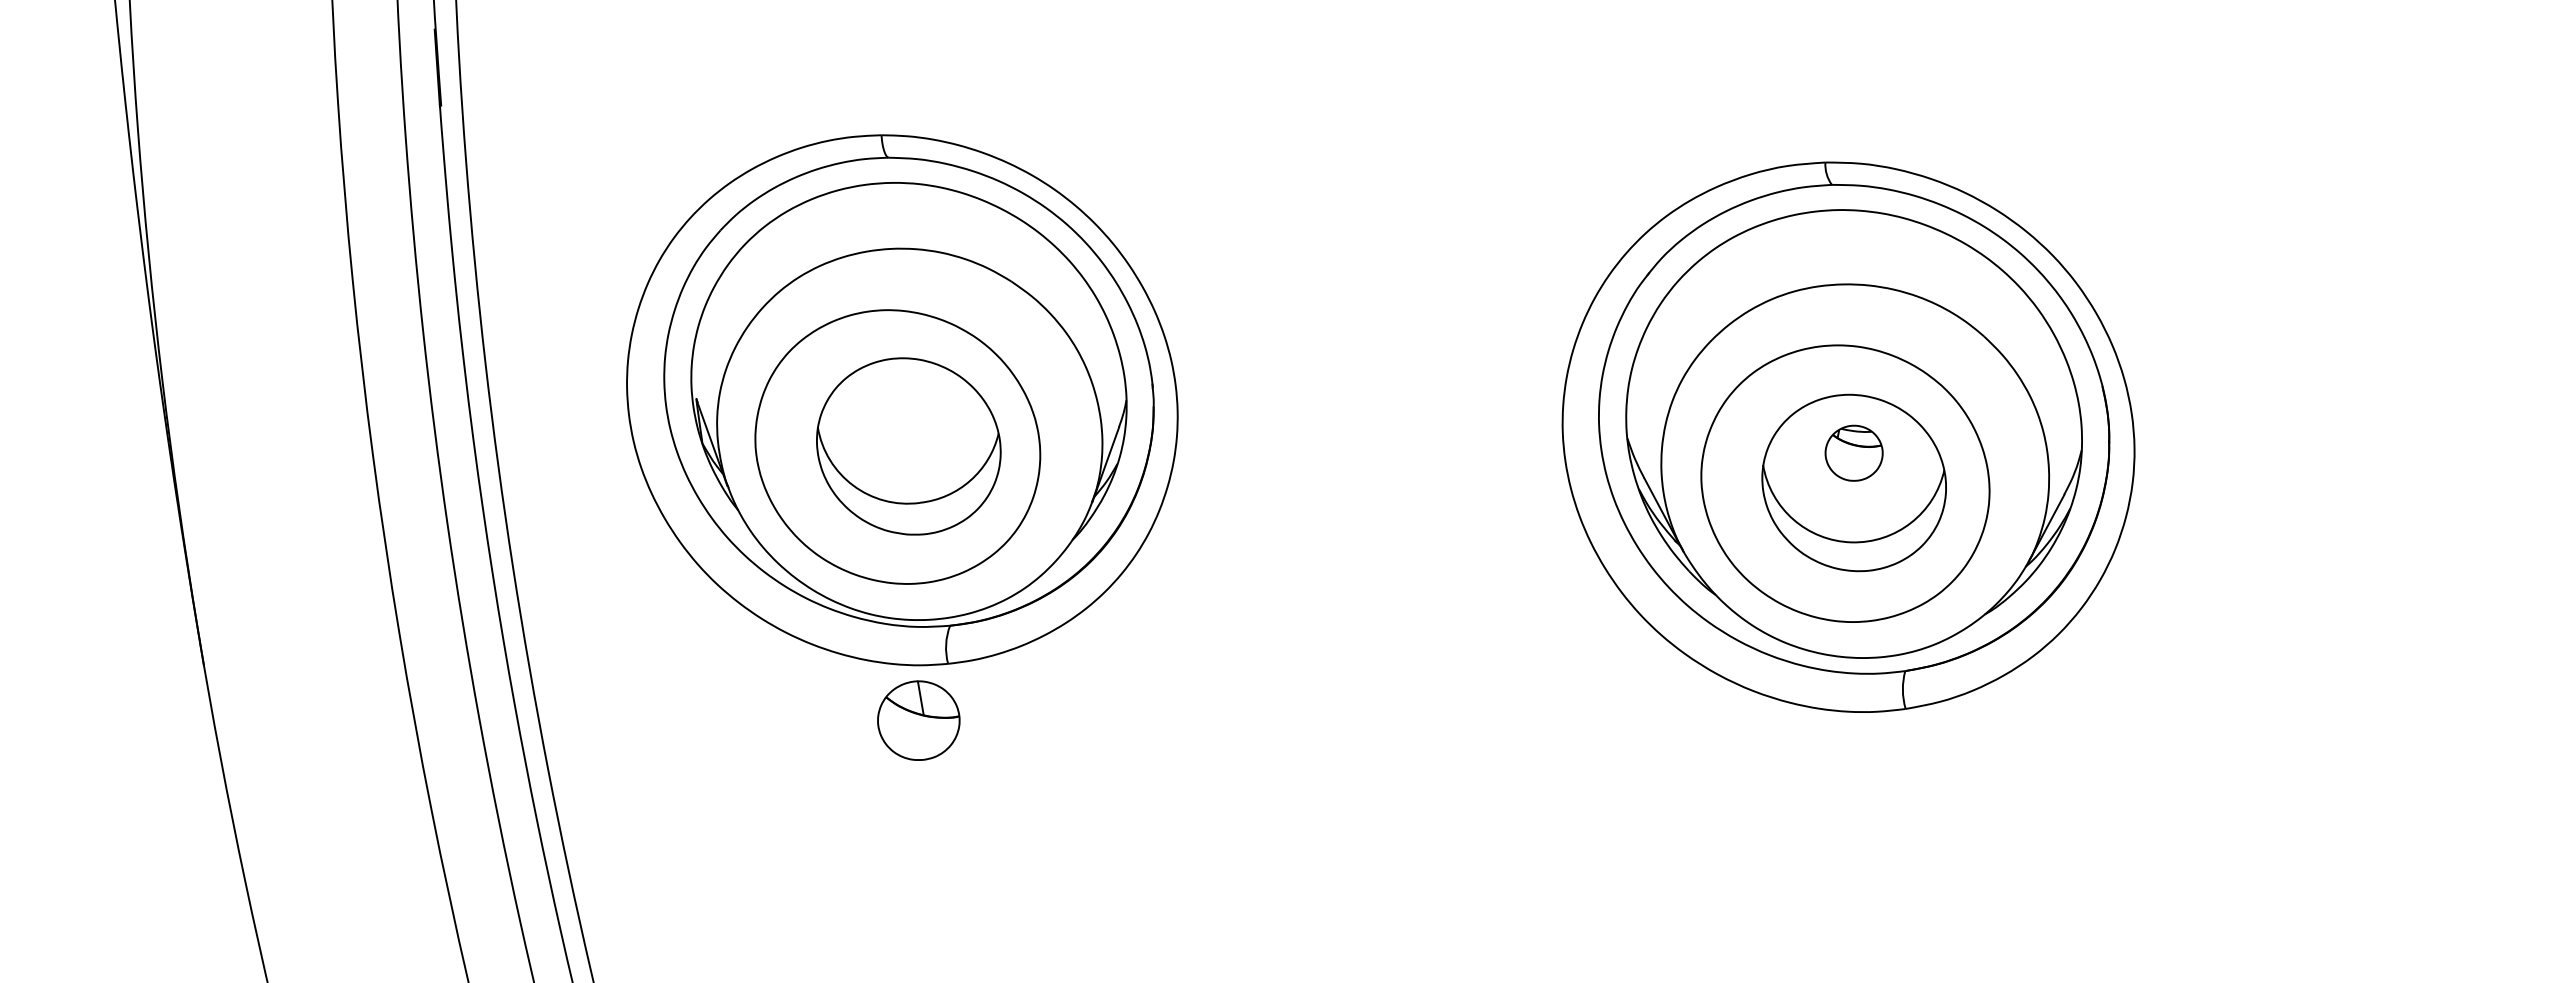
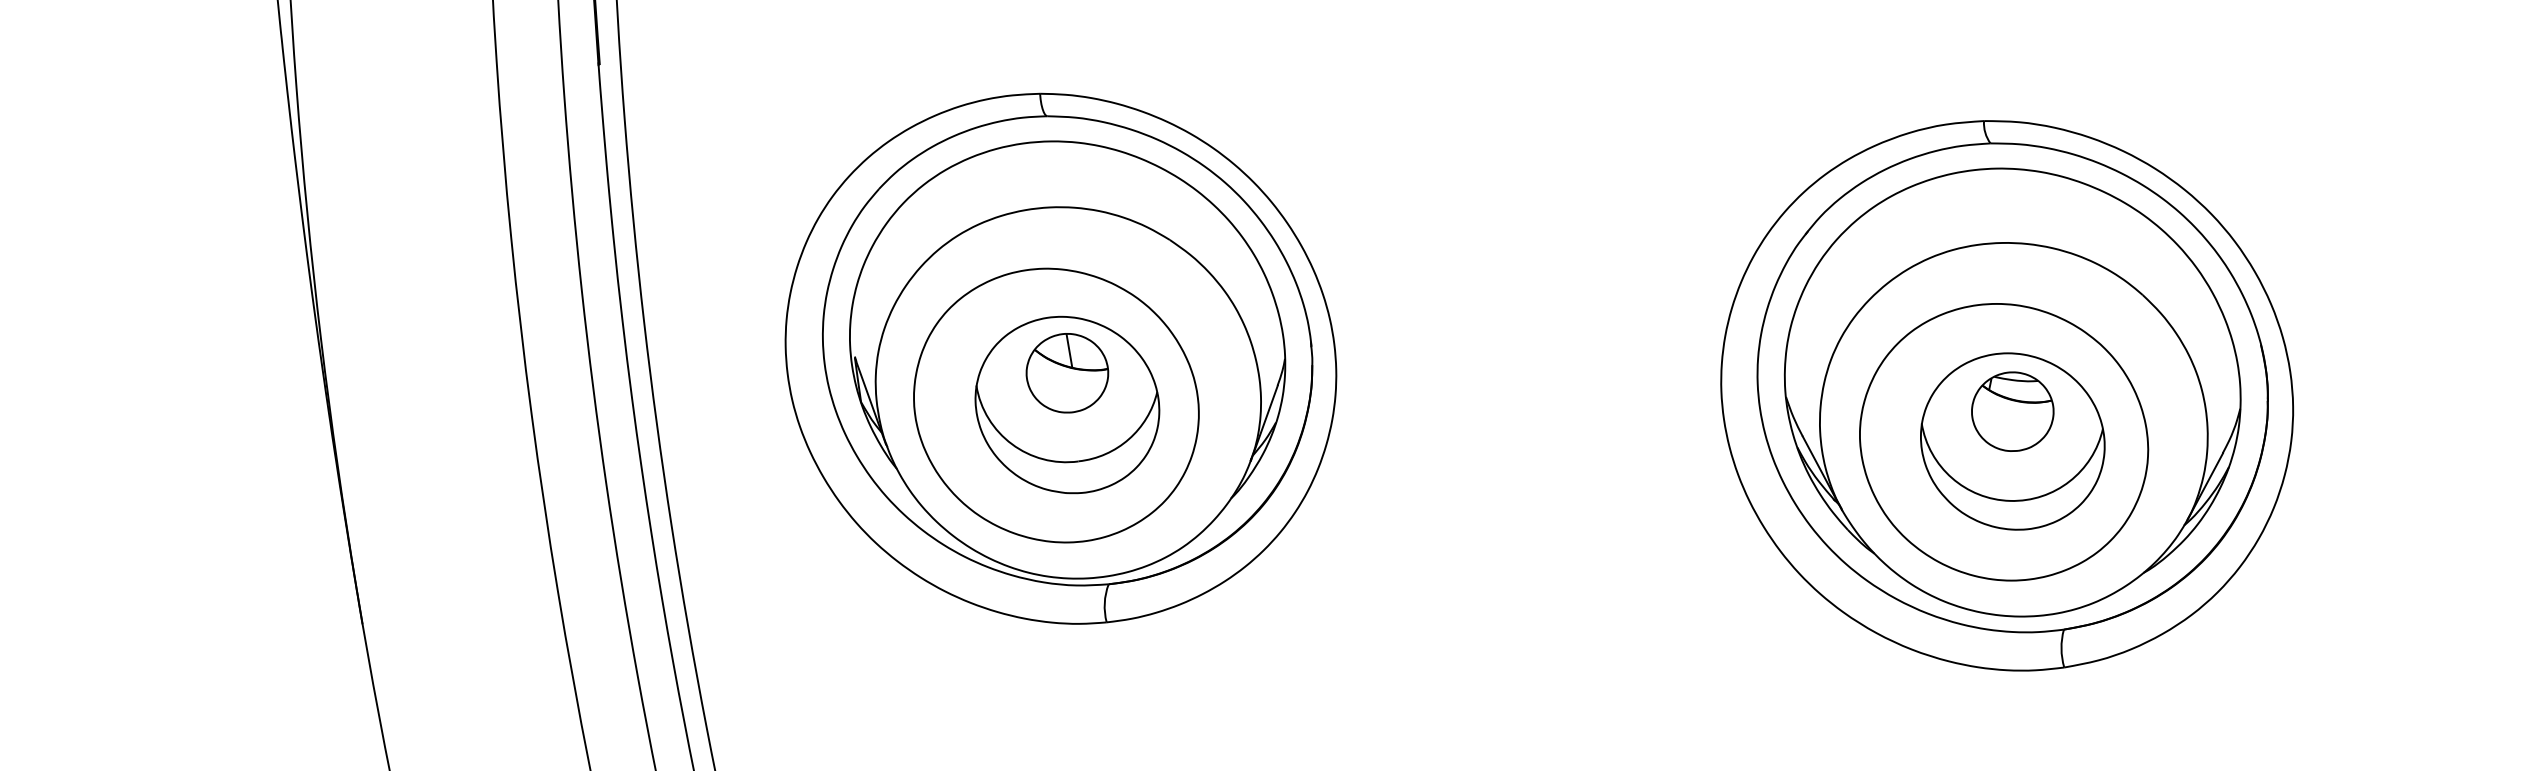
part: (1853, 453) -> (2012, 412), size x1.43
part: (918, 720) -> (1067, 373), moved

